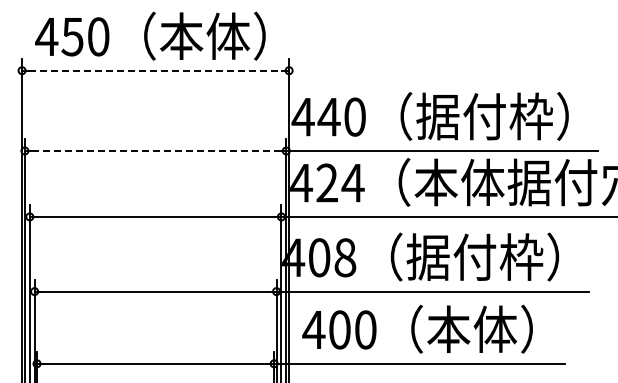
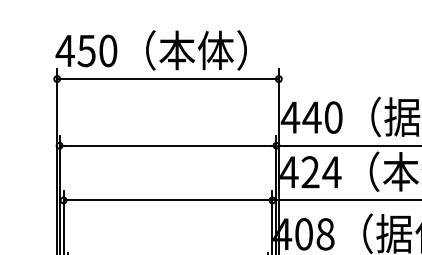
text: (150, 35) -> (151, 49), moved
line: (156, 70) -> (168, 78), dashed -> solid
line: (155, 150) -> (167, 145), dashed -> solid

